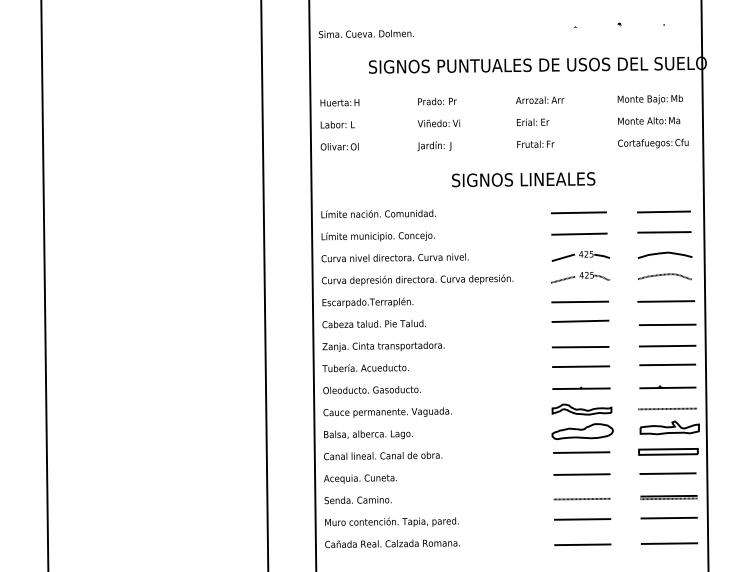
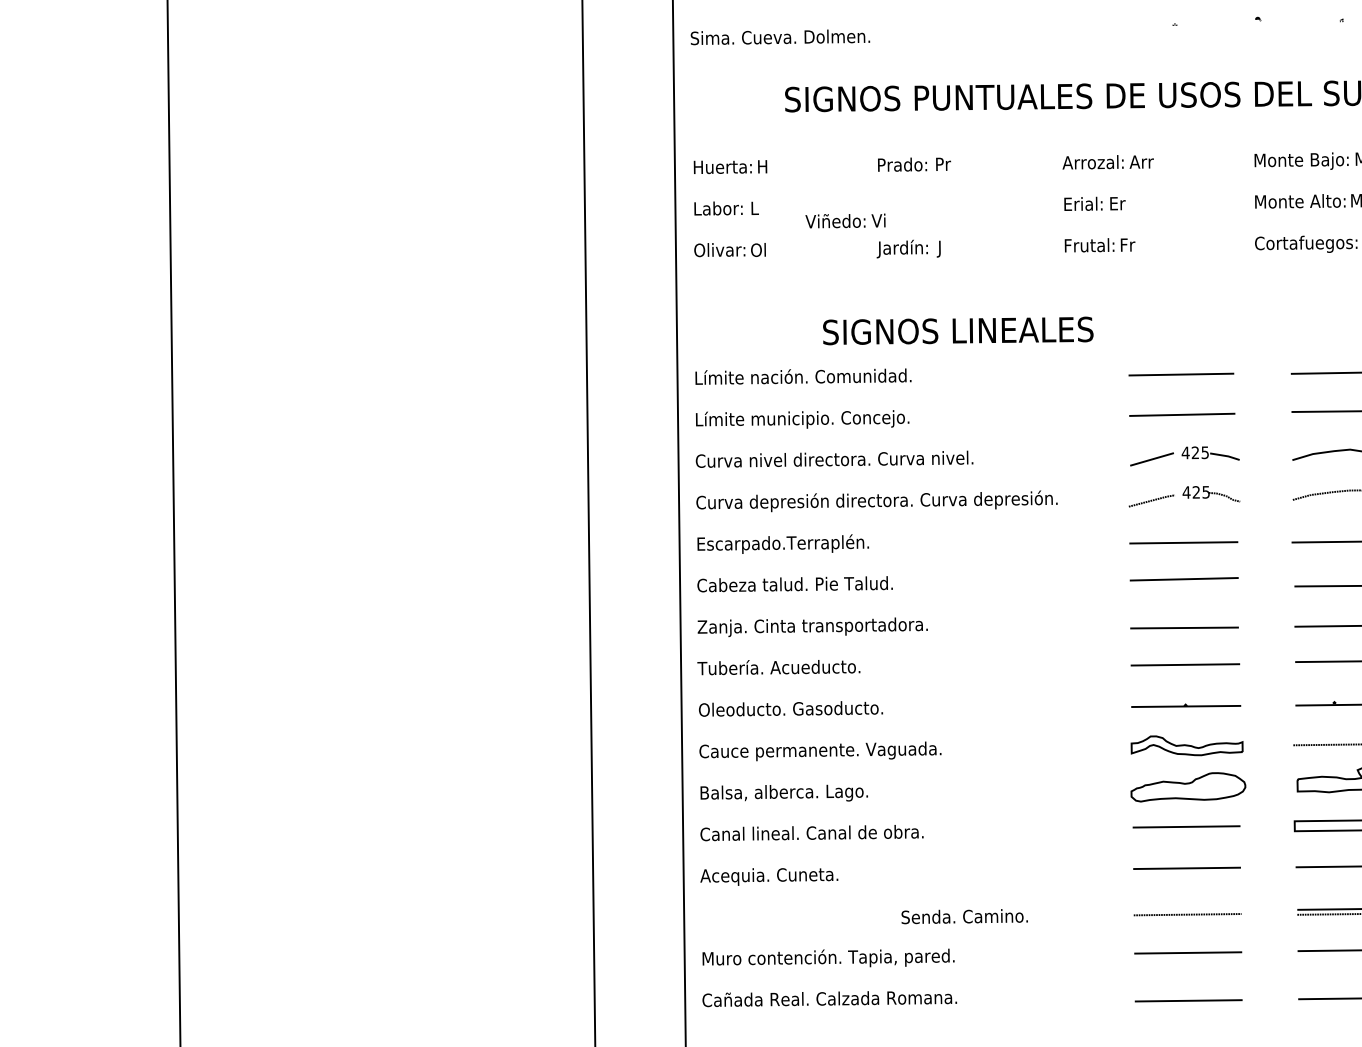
text: (438, 123) -> (844, 221), moved
text: (523, 179) -> (957, 330), moved
text: (357, 500) -> (963, 917), moved

